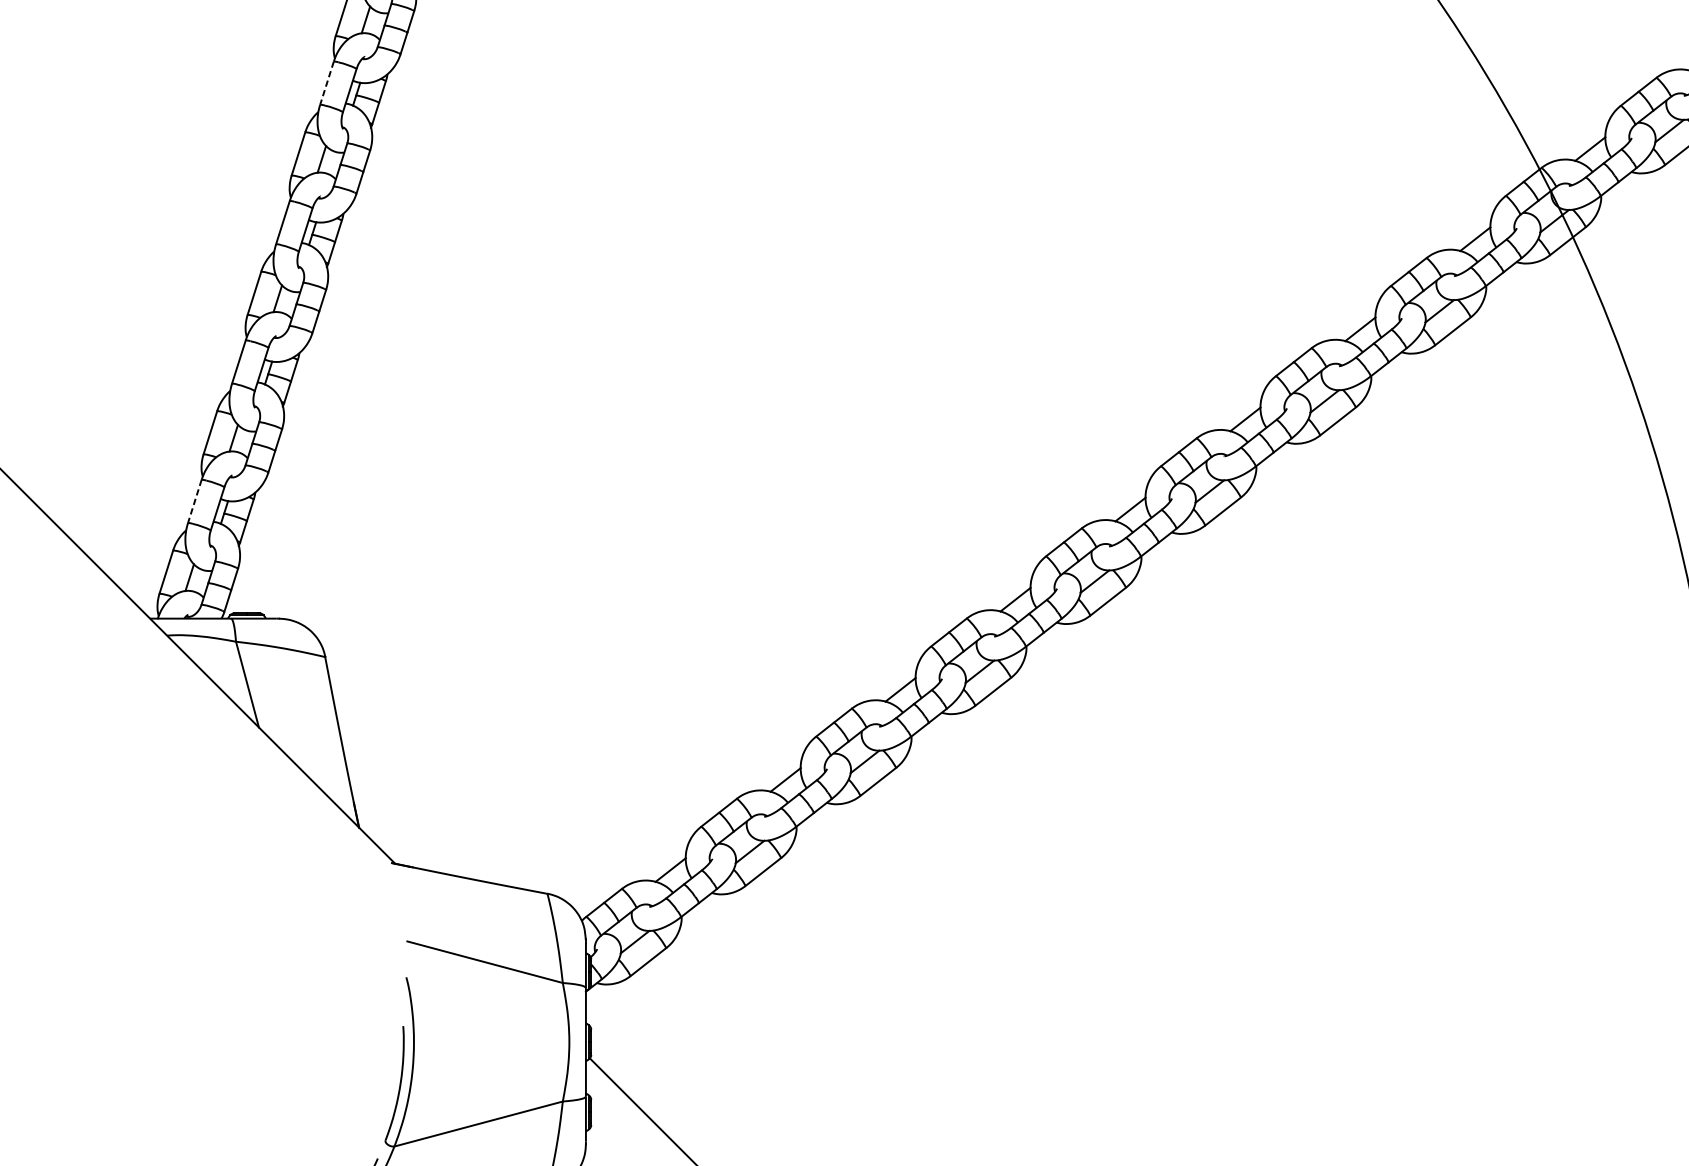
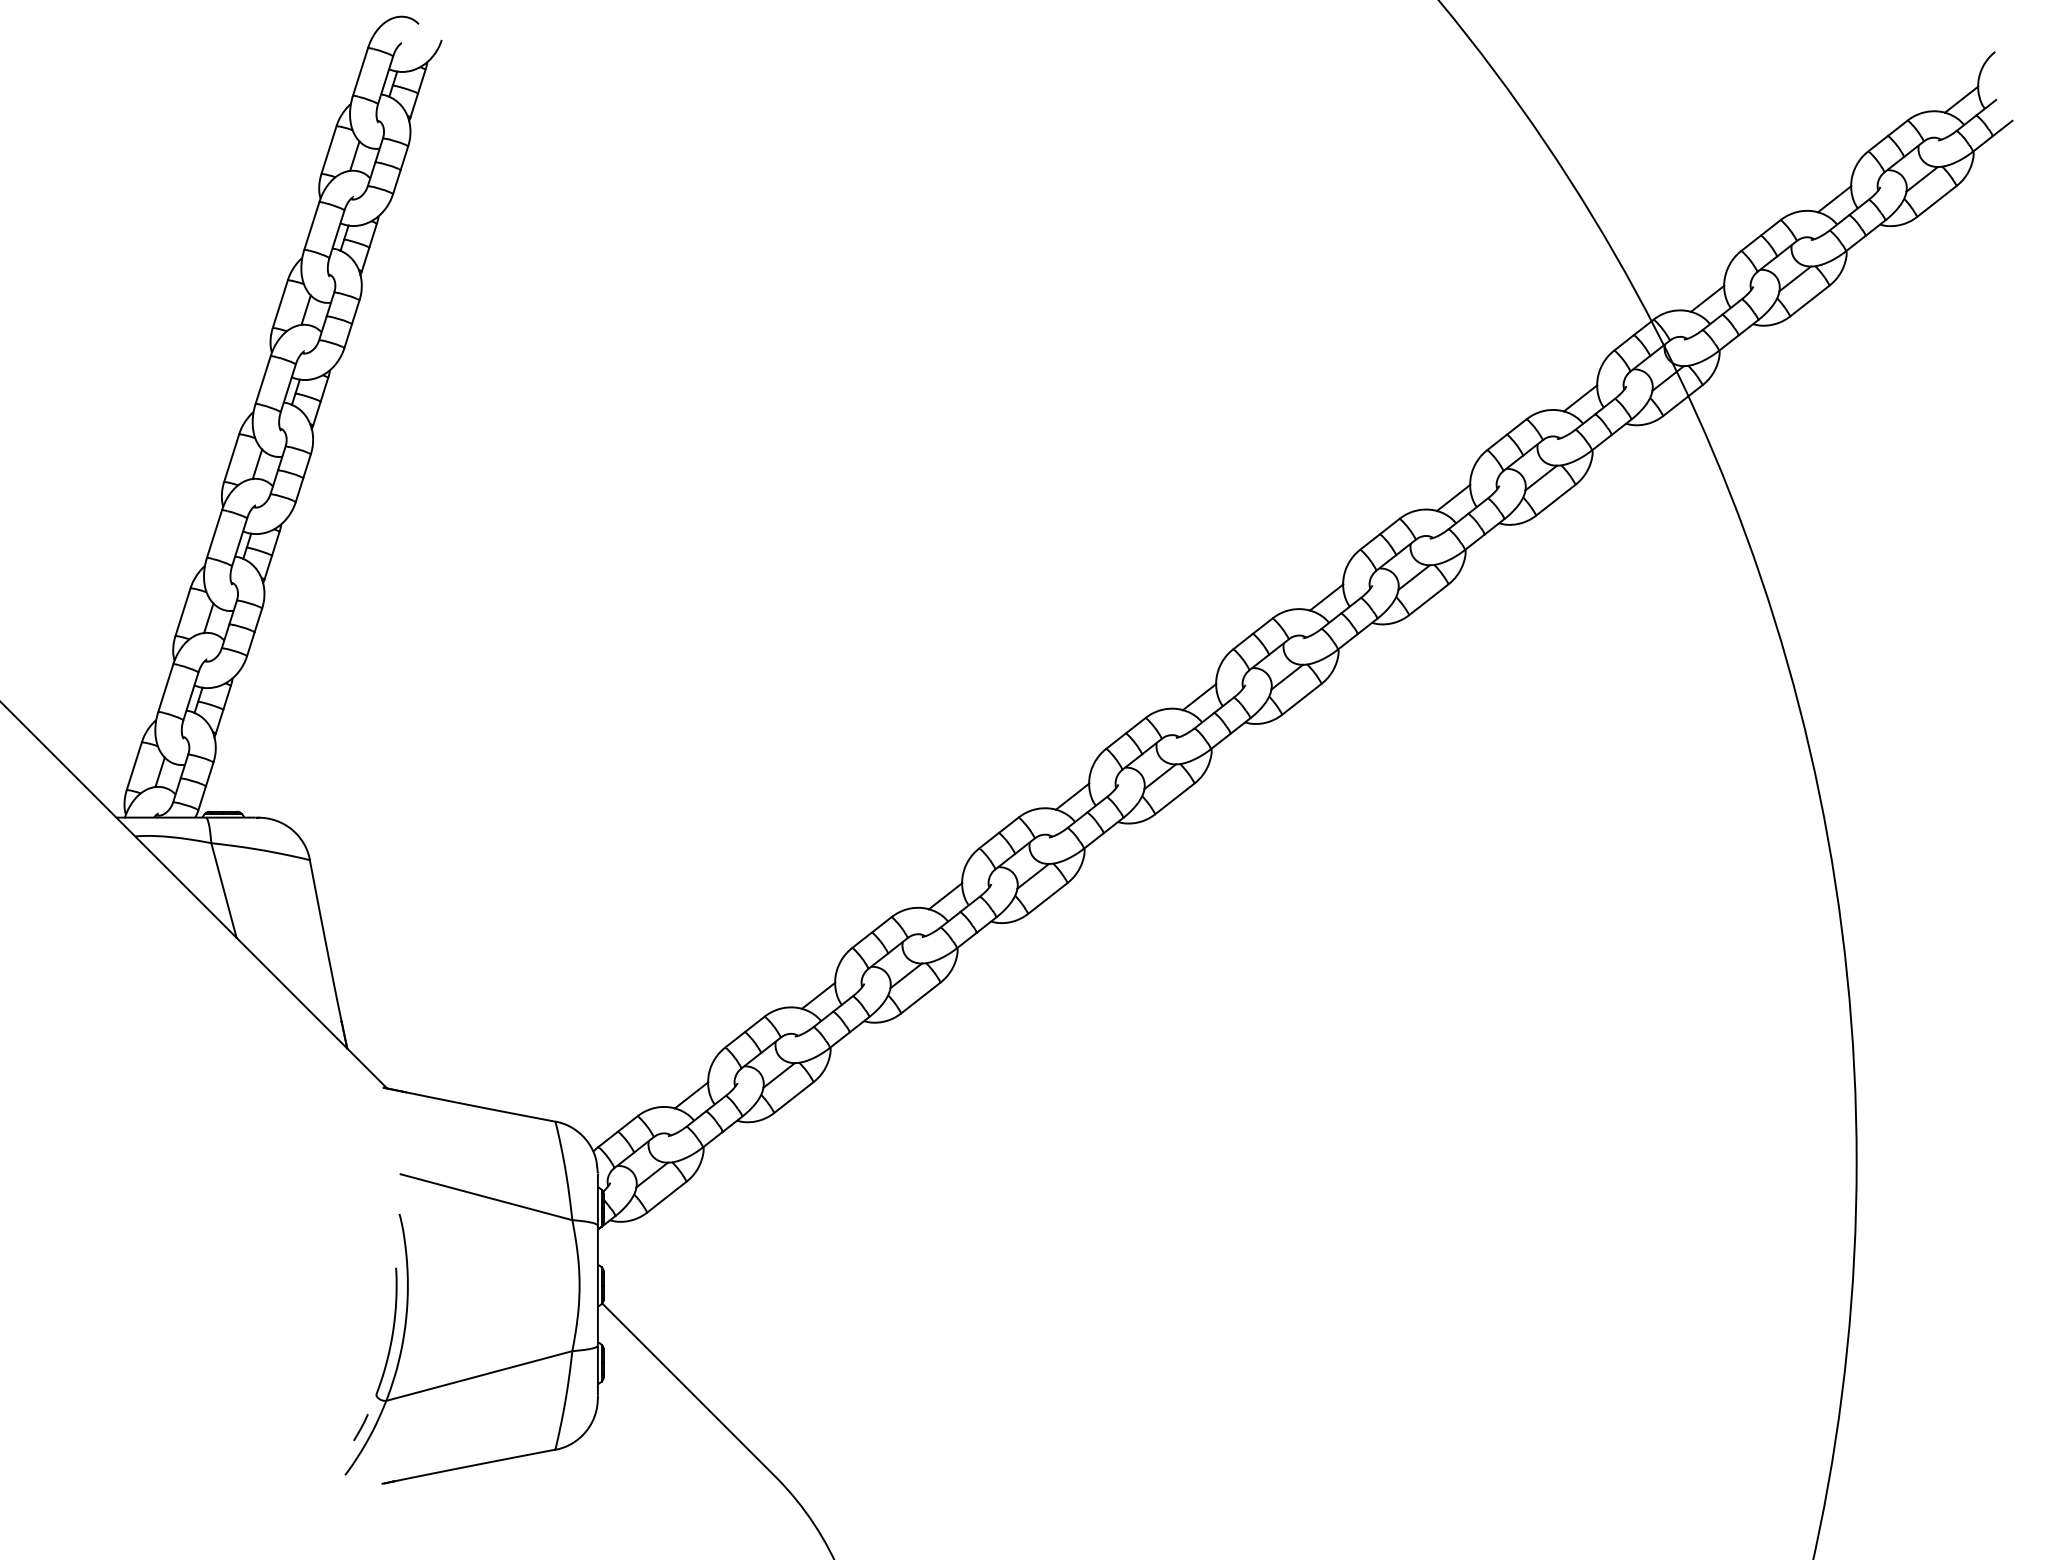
line: (326, 83) -> (311, 226), dashed -> solid
line: (194, 501) -> (165, 688), dashed -> solid

